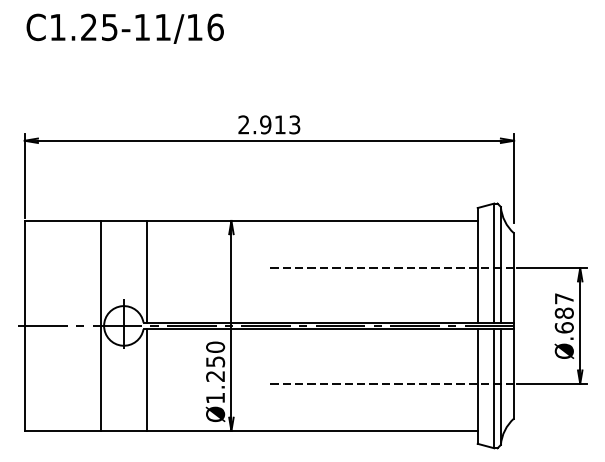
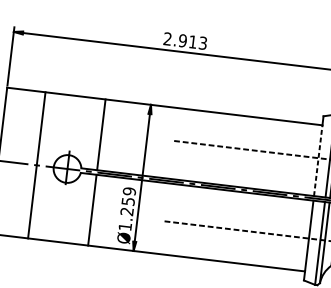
line: (147, 271) -> (101, 134), moved
line: (477, 271) -> (318, 160), solid -> dashed
line: (100, 325) -> (36, 165), moved
text: (215, 347) -> (129, 191), 1.250 -> 1.259
line: (147, 379) -> (92, 209), moved

